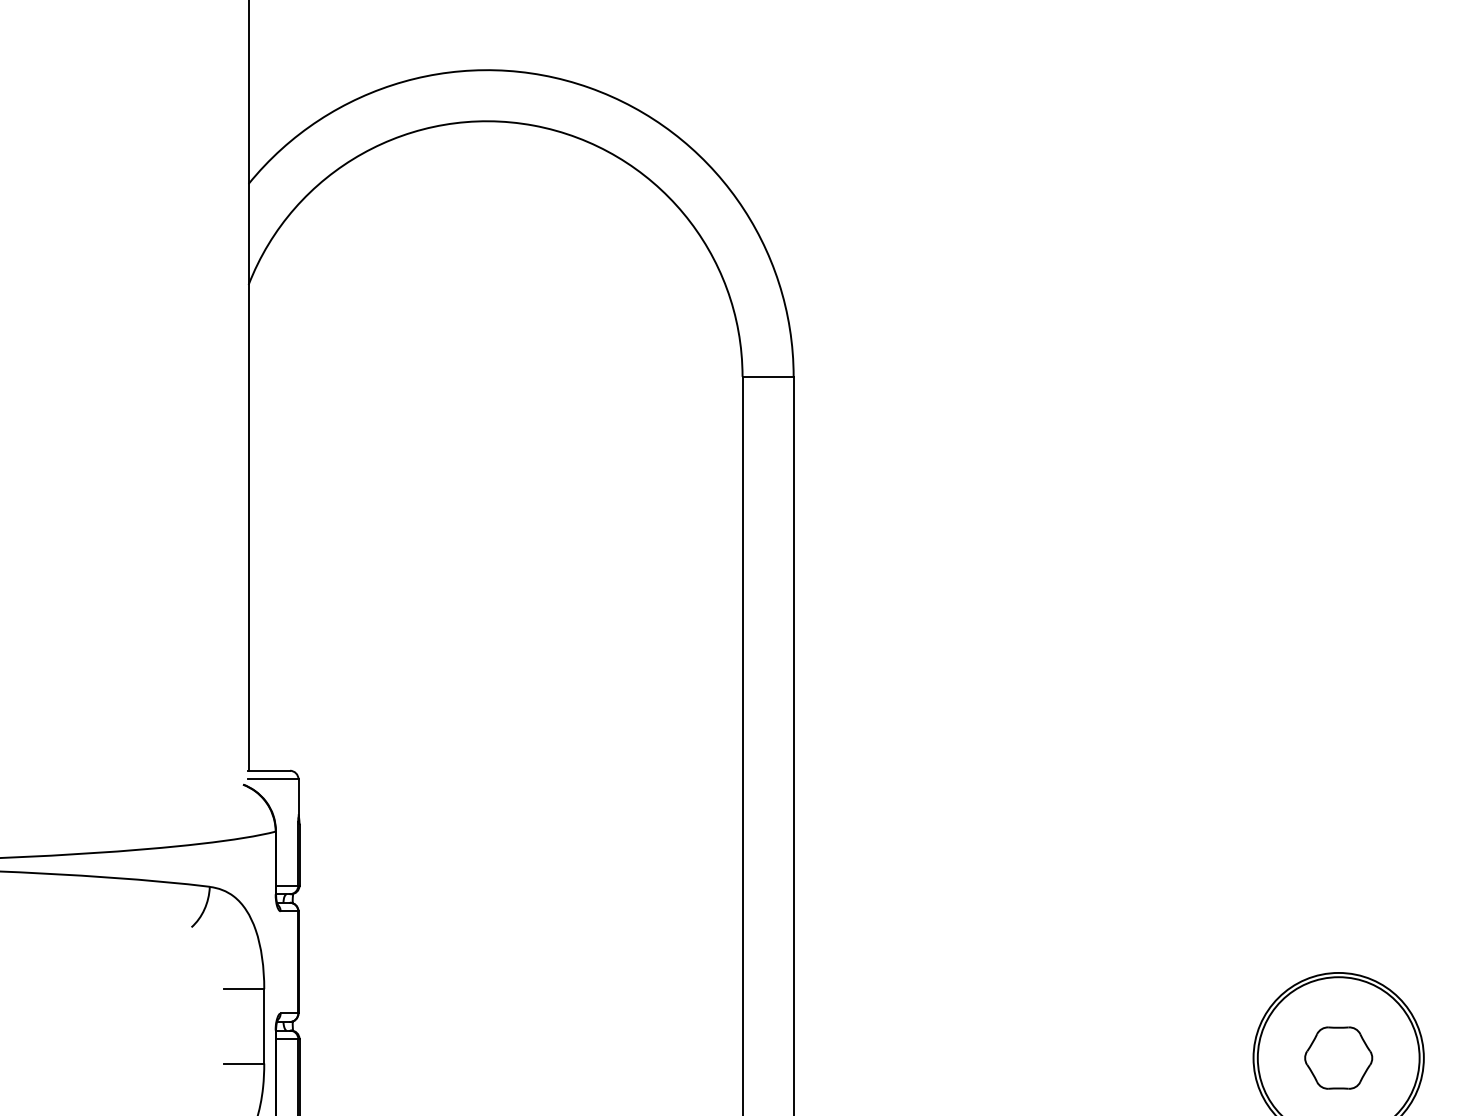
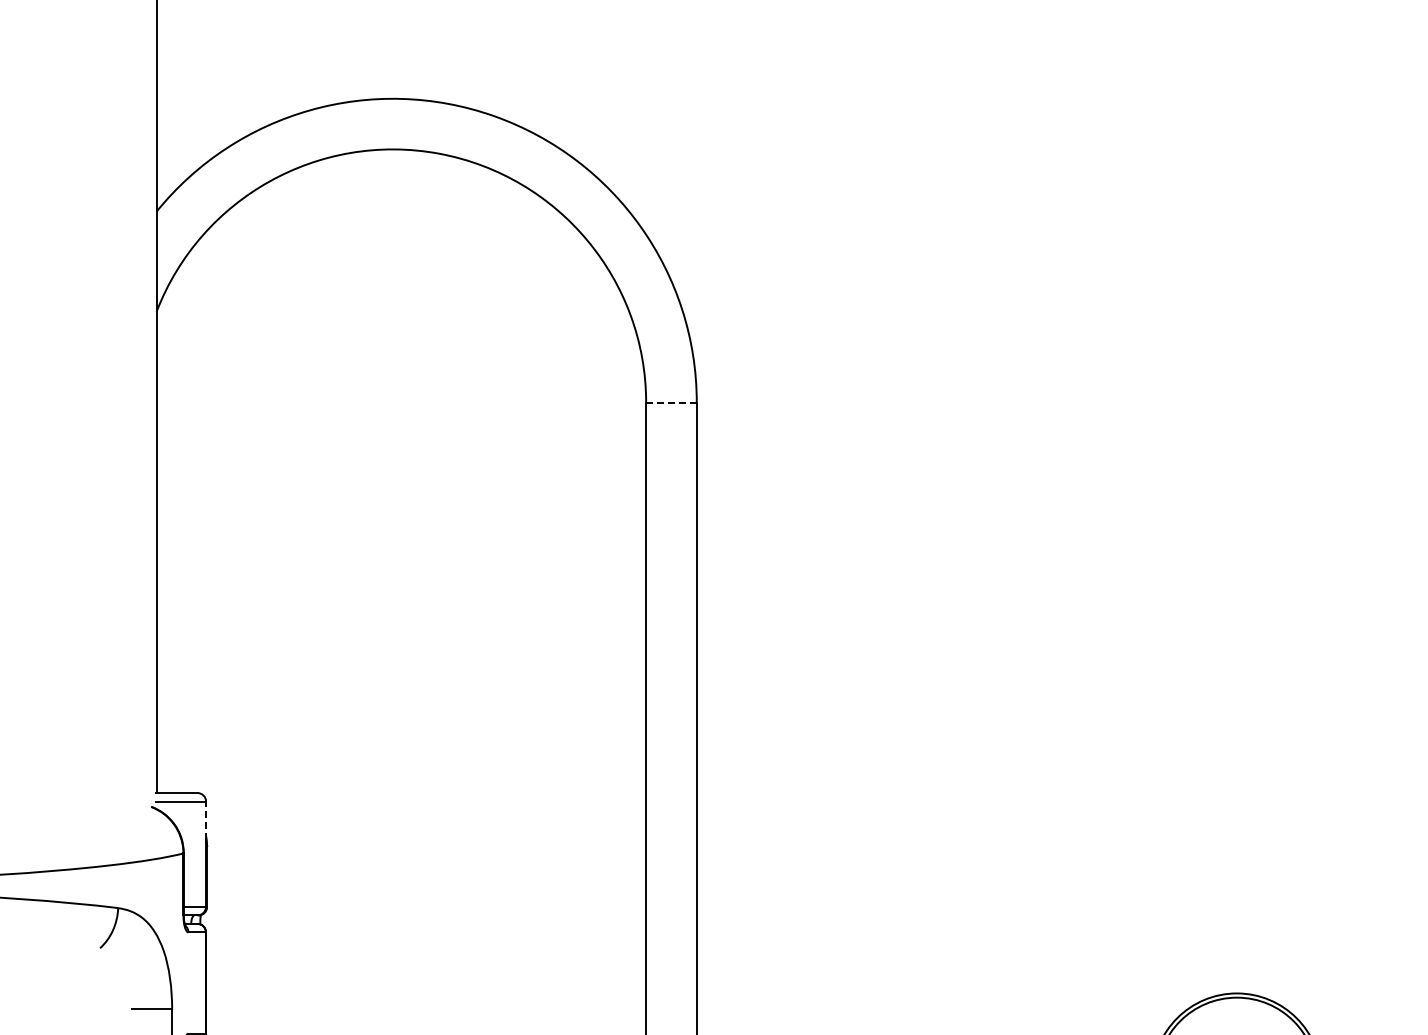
line: (768, 376) -> (671, 402), solid -> dashed
line: (298, 797) -> (206, 819), solid -> dashed

